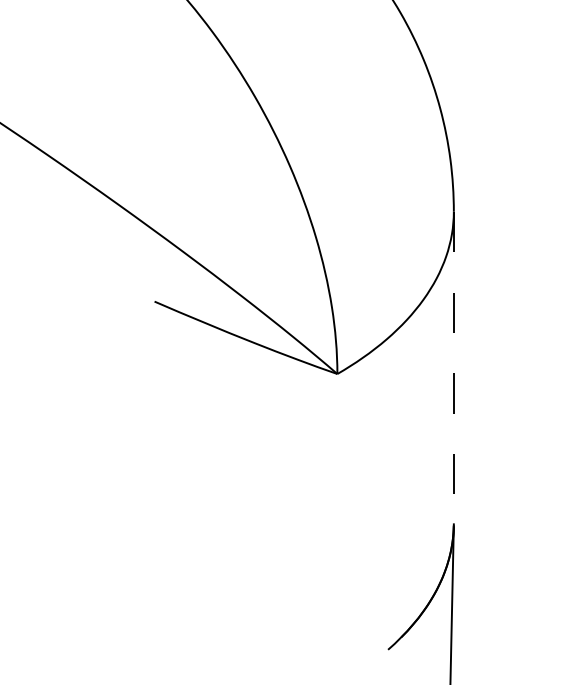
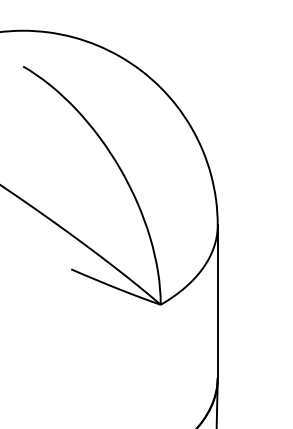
line: (453, 369) -> (217, 302), dashed -> solid

